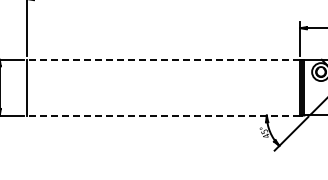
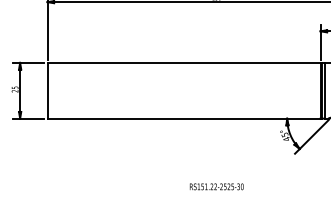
line: (164, 59) -> (184, 62), dashed -> solid
line: (164, 115) -> (184, 118), dashed -> solid

